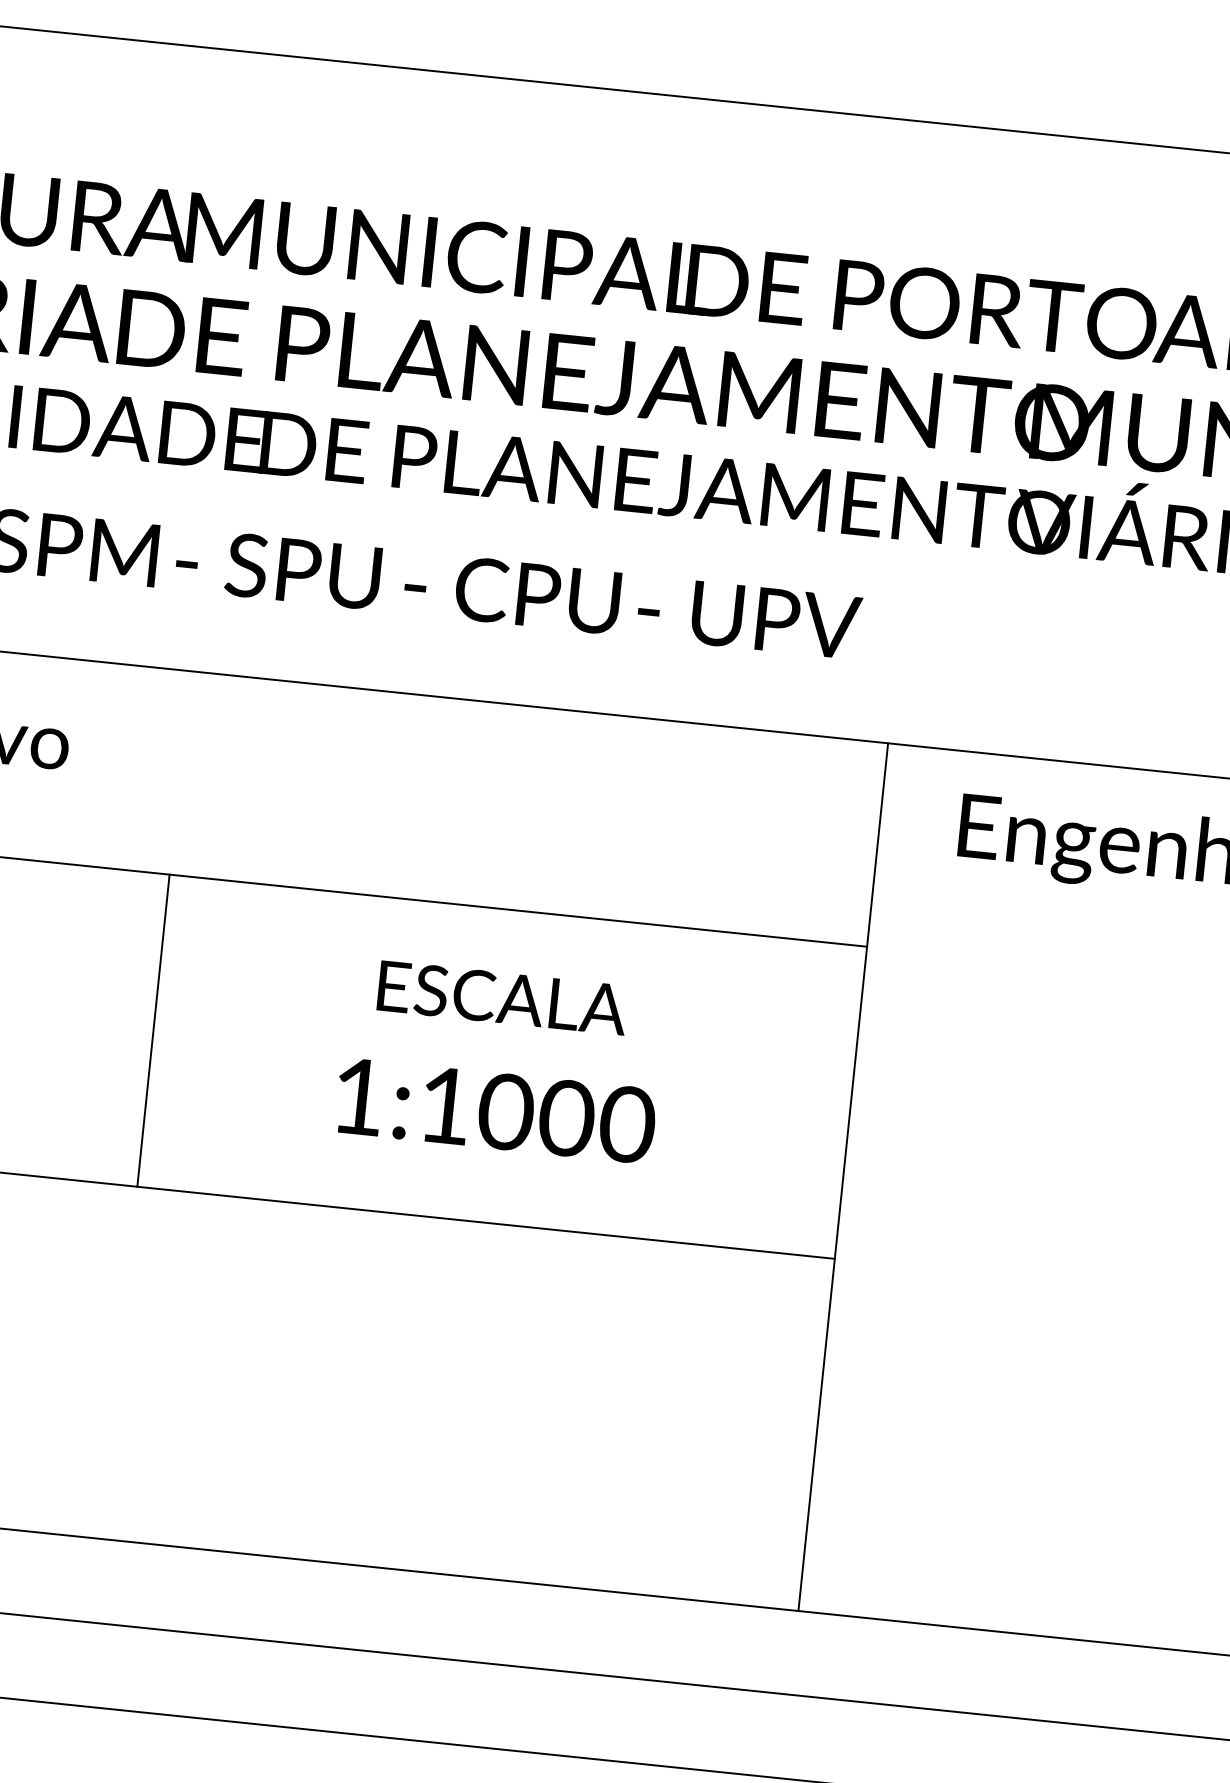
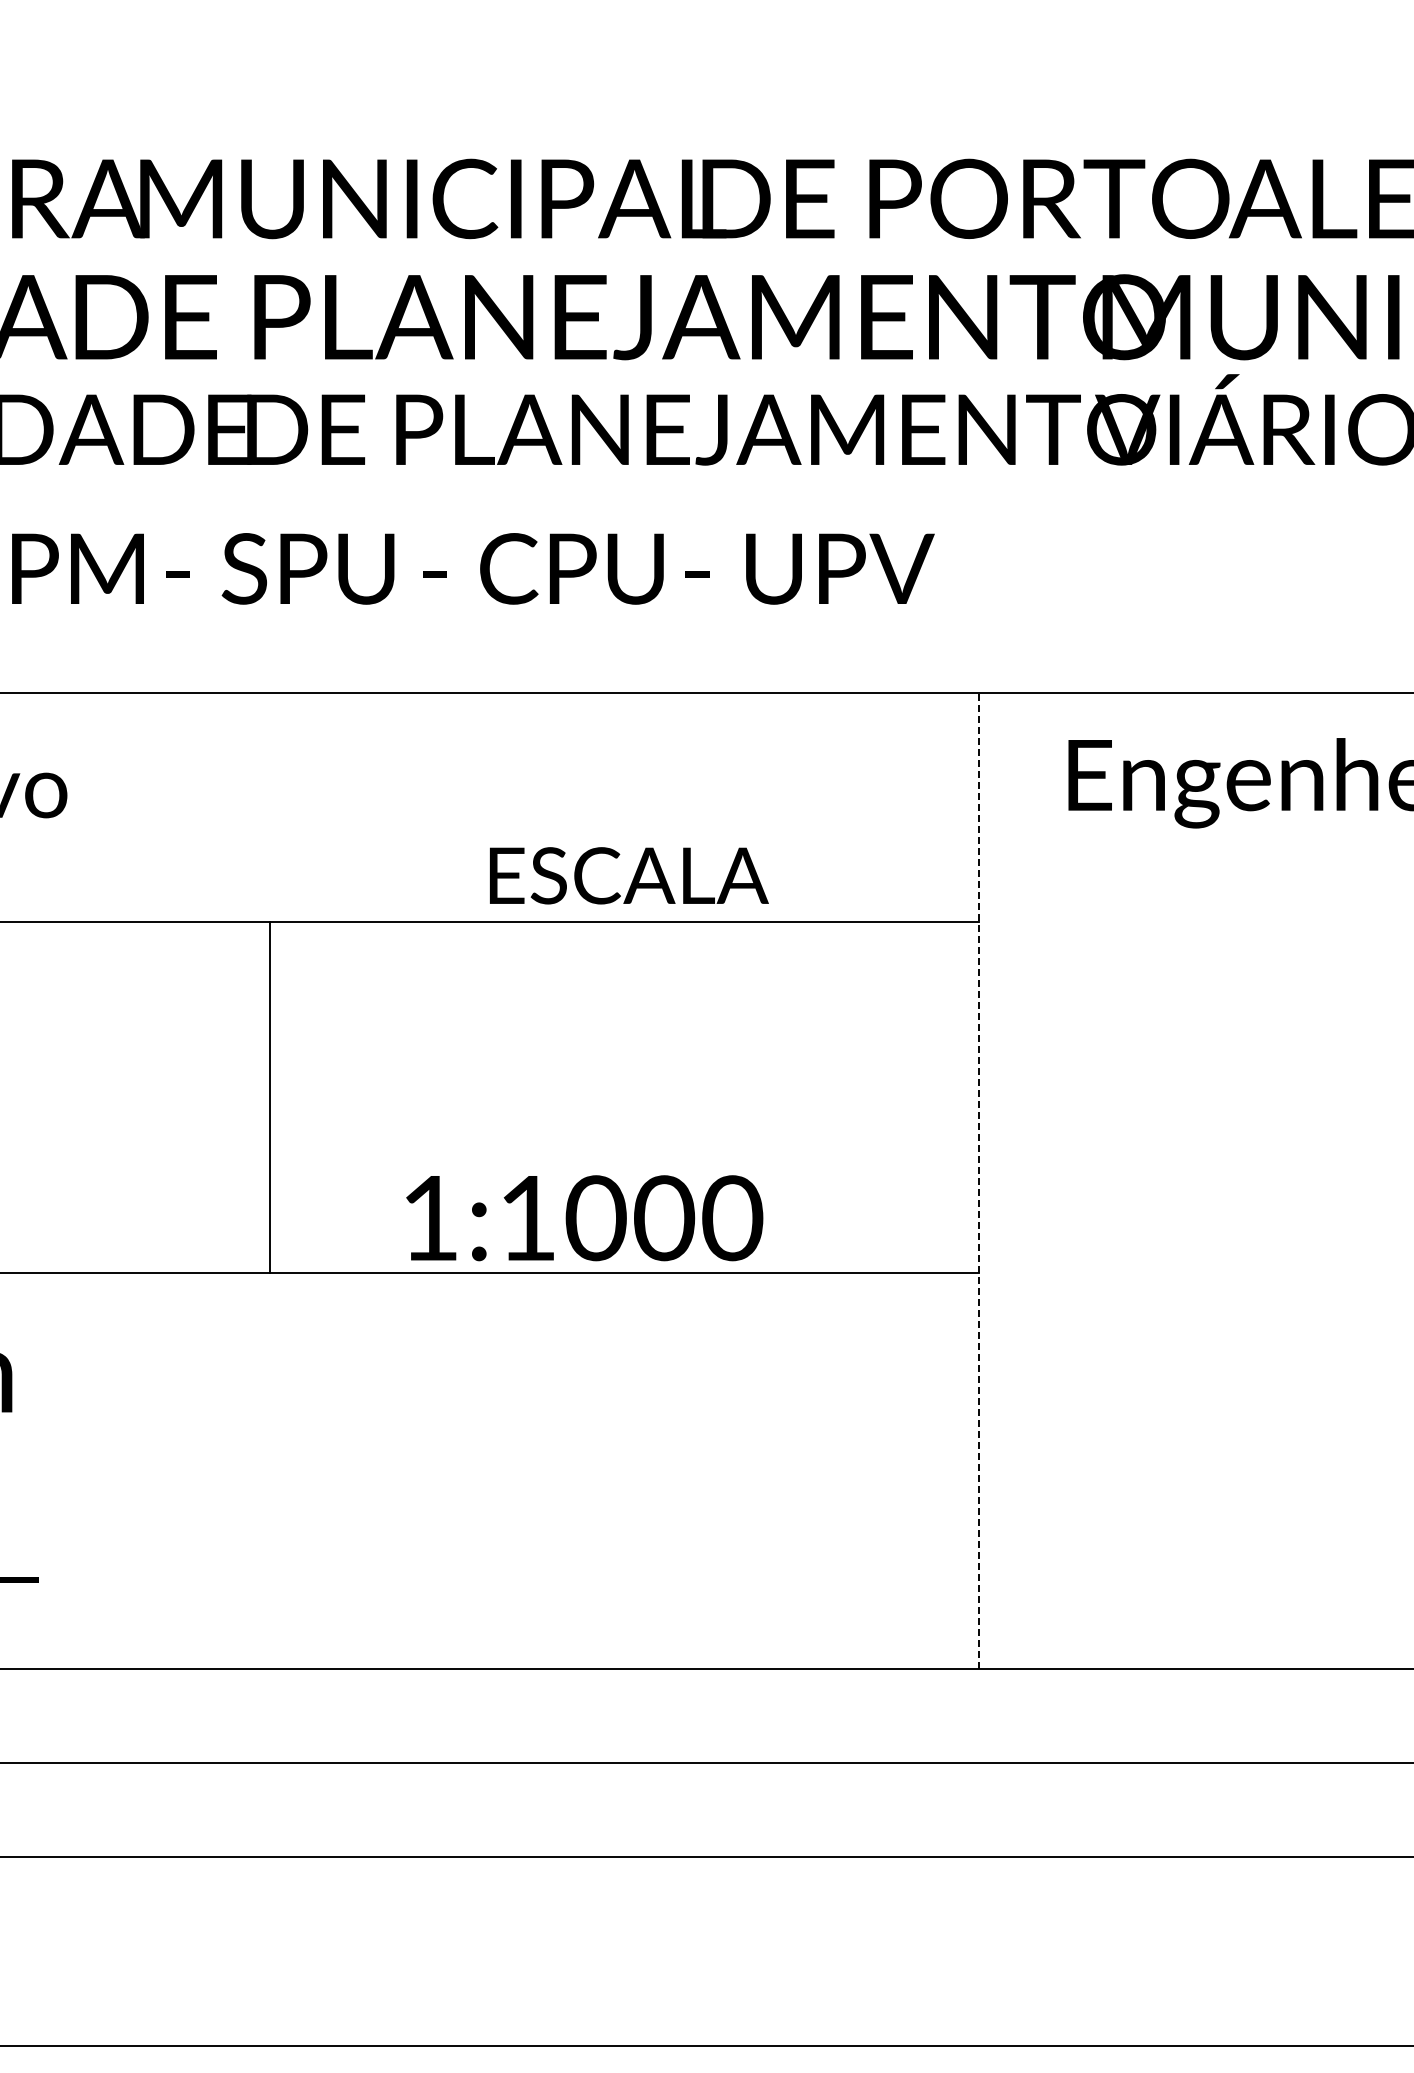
text: (503, 997) -> (629, 875), moved
line: (153, 1030) -> (270, 1096), moved
text: (495, 1111) -> (584, 1218), moved
line: (842, 1176) -> (978, 1180), solid -> dashed

